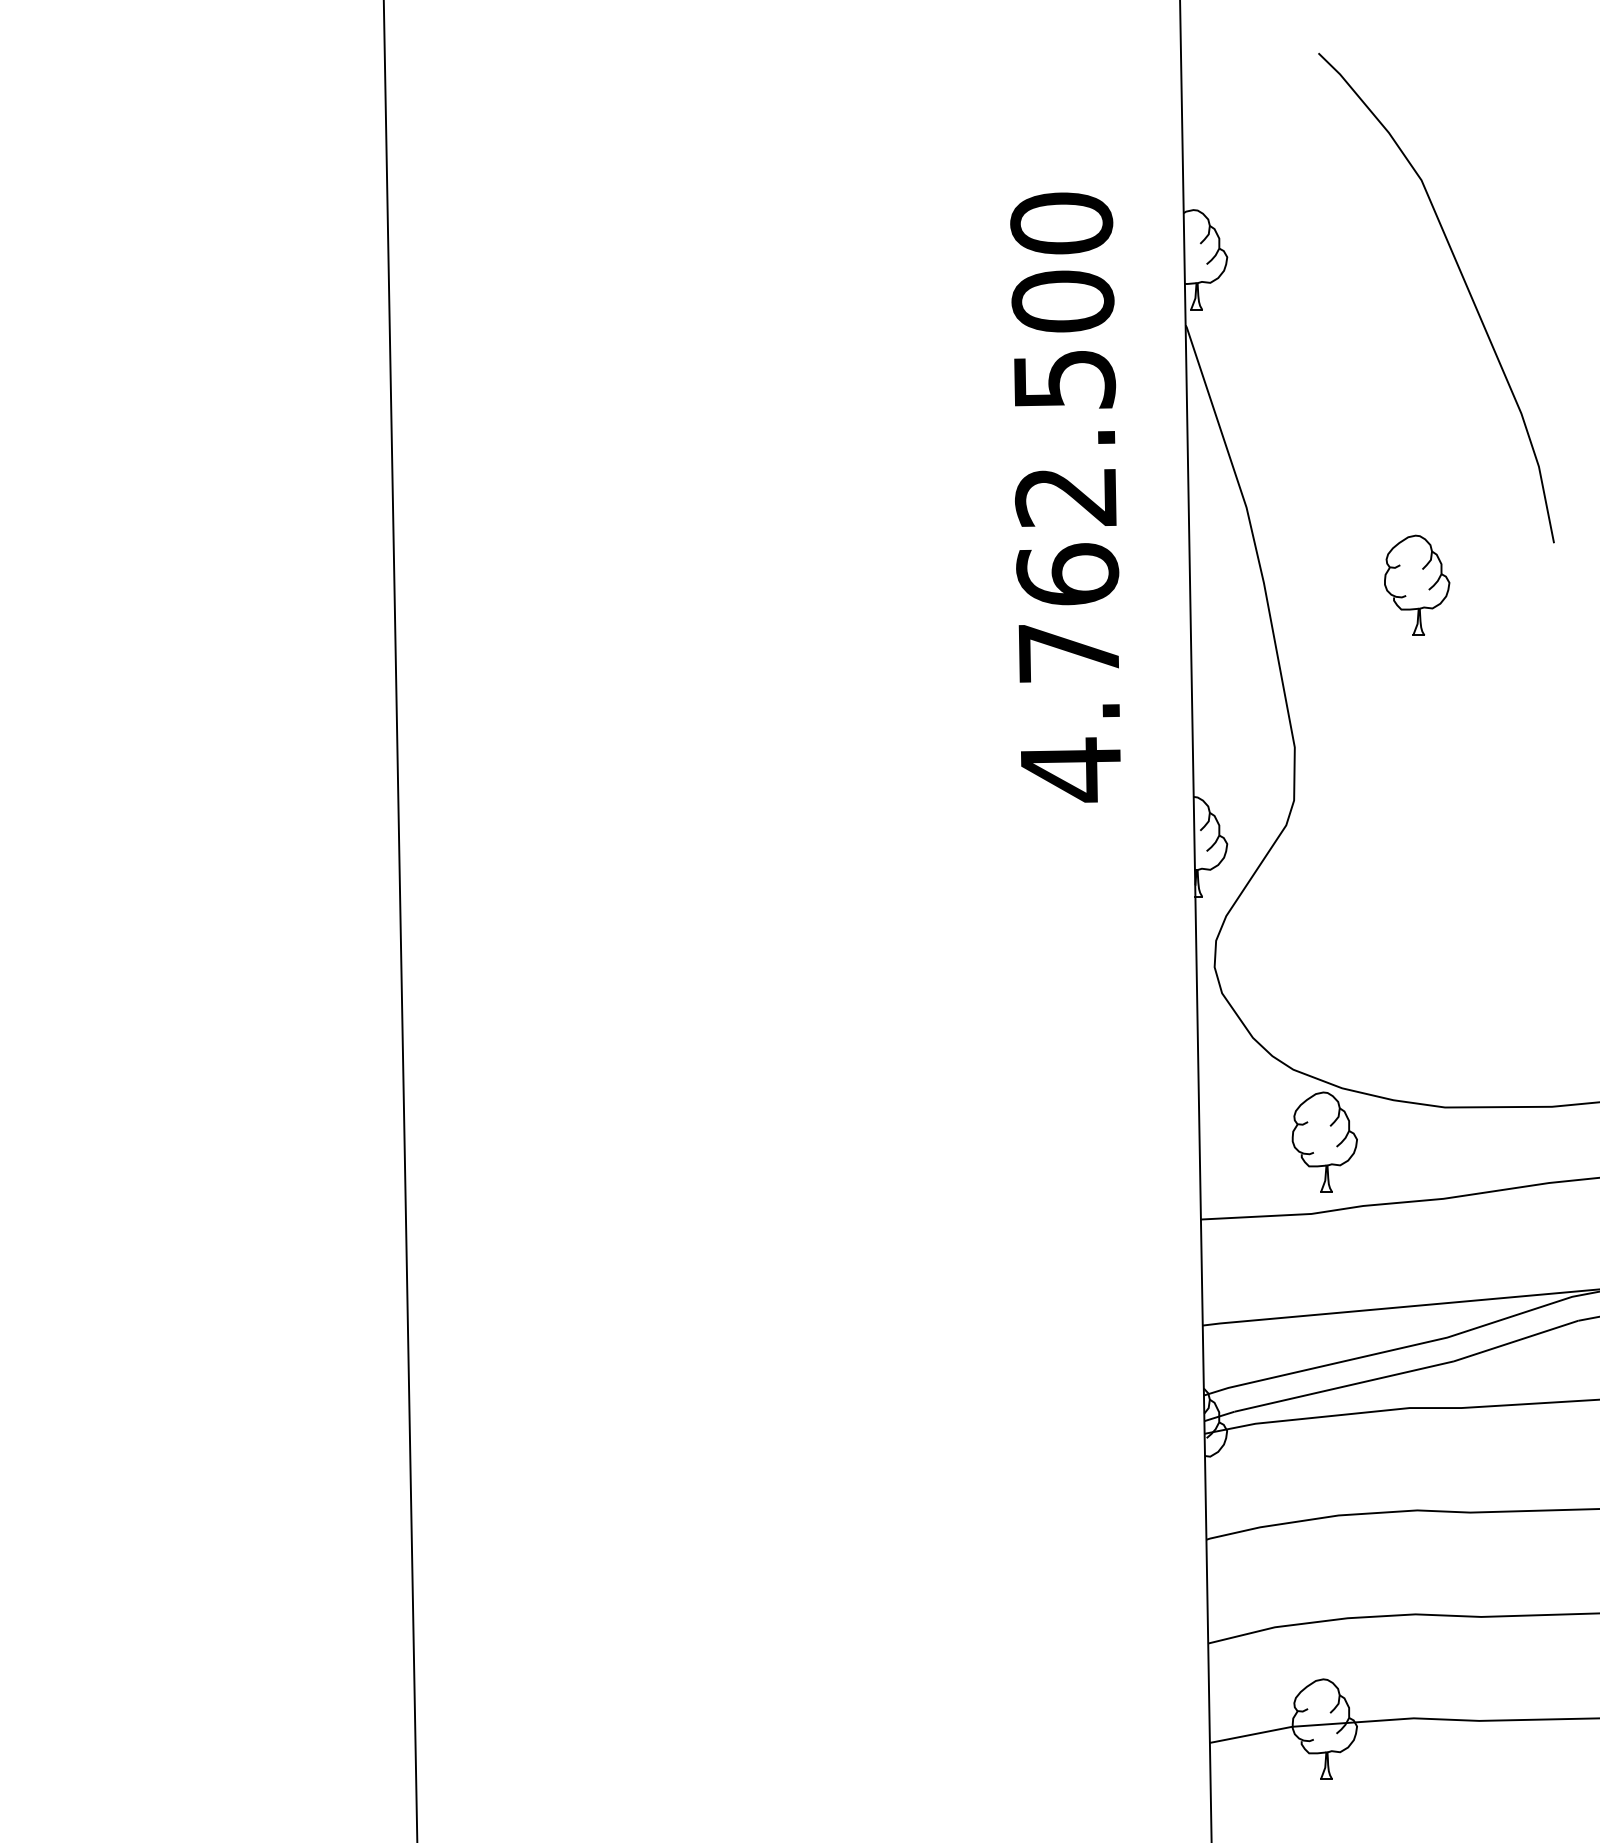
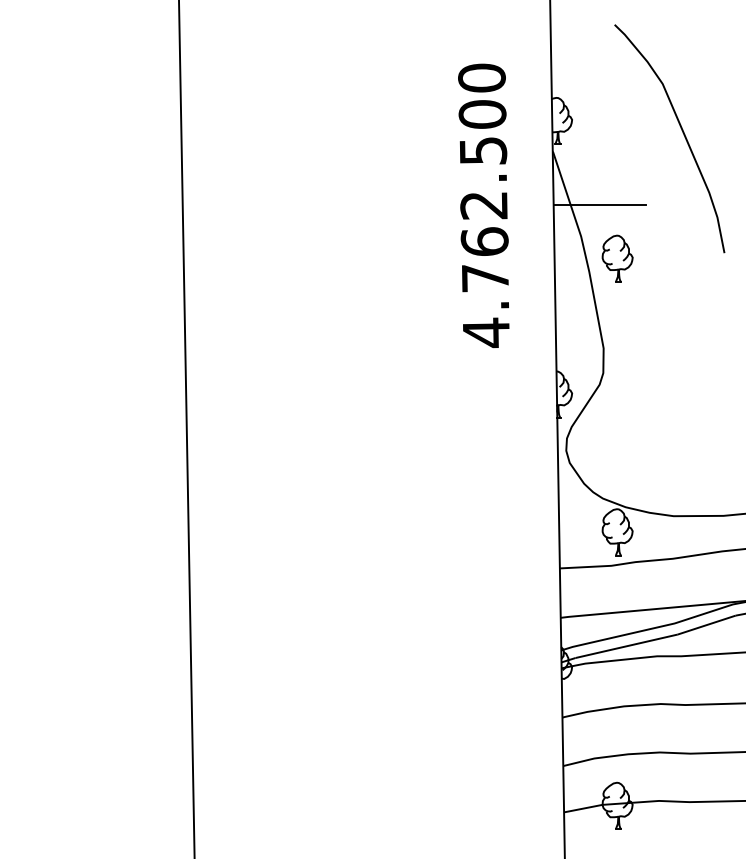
line: (1285, 440) -> (599, 205), added
text: (1064, 496) -> (483, 205), moved
part: (1416, 584) -> (617, 258), moved

